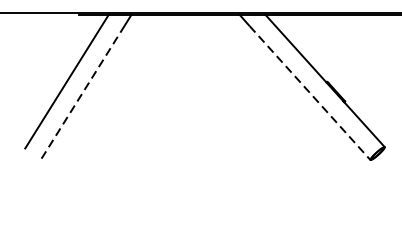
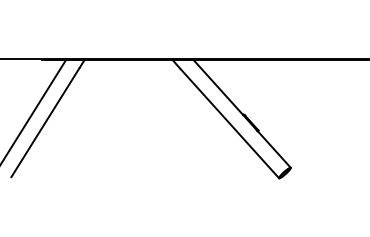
line: (83, 91) -> (45, 122), dashed -> solid
line: (310, 93) -> (230, 124), dashed -> solid

